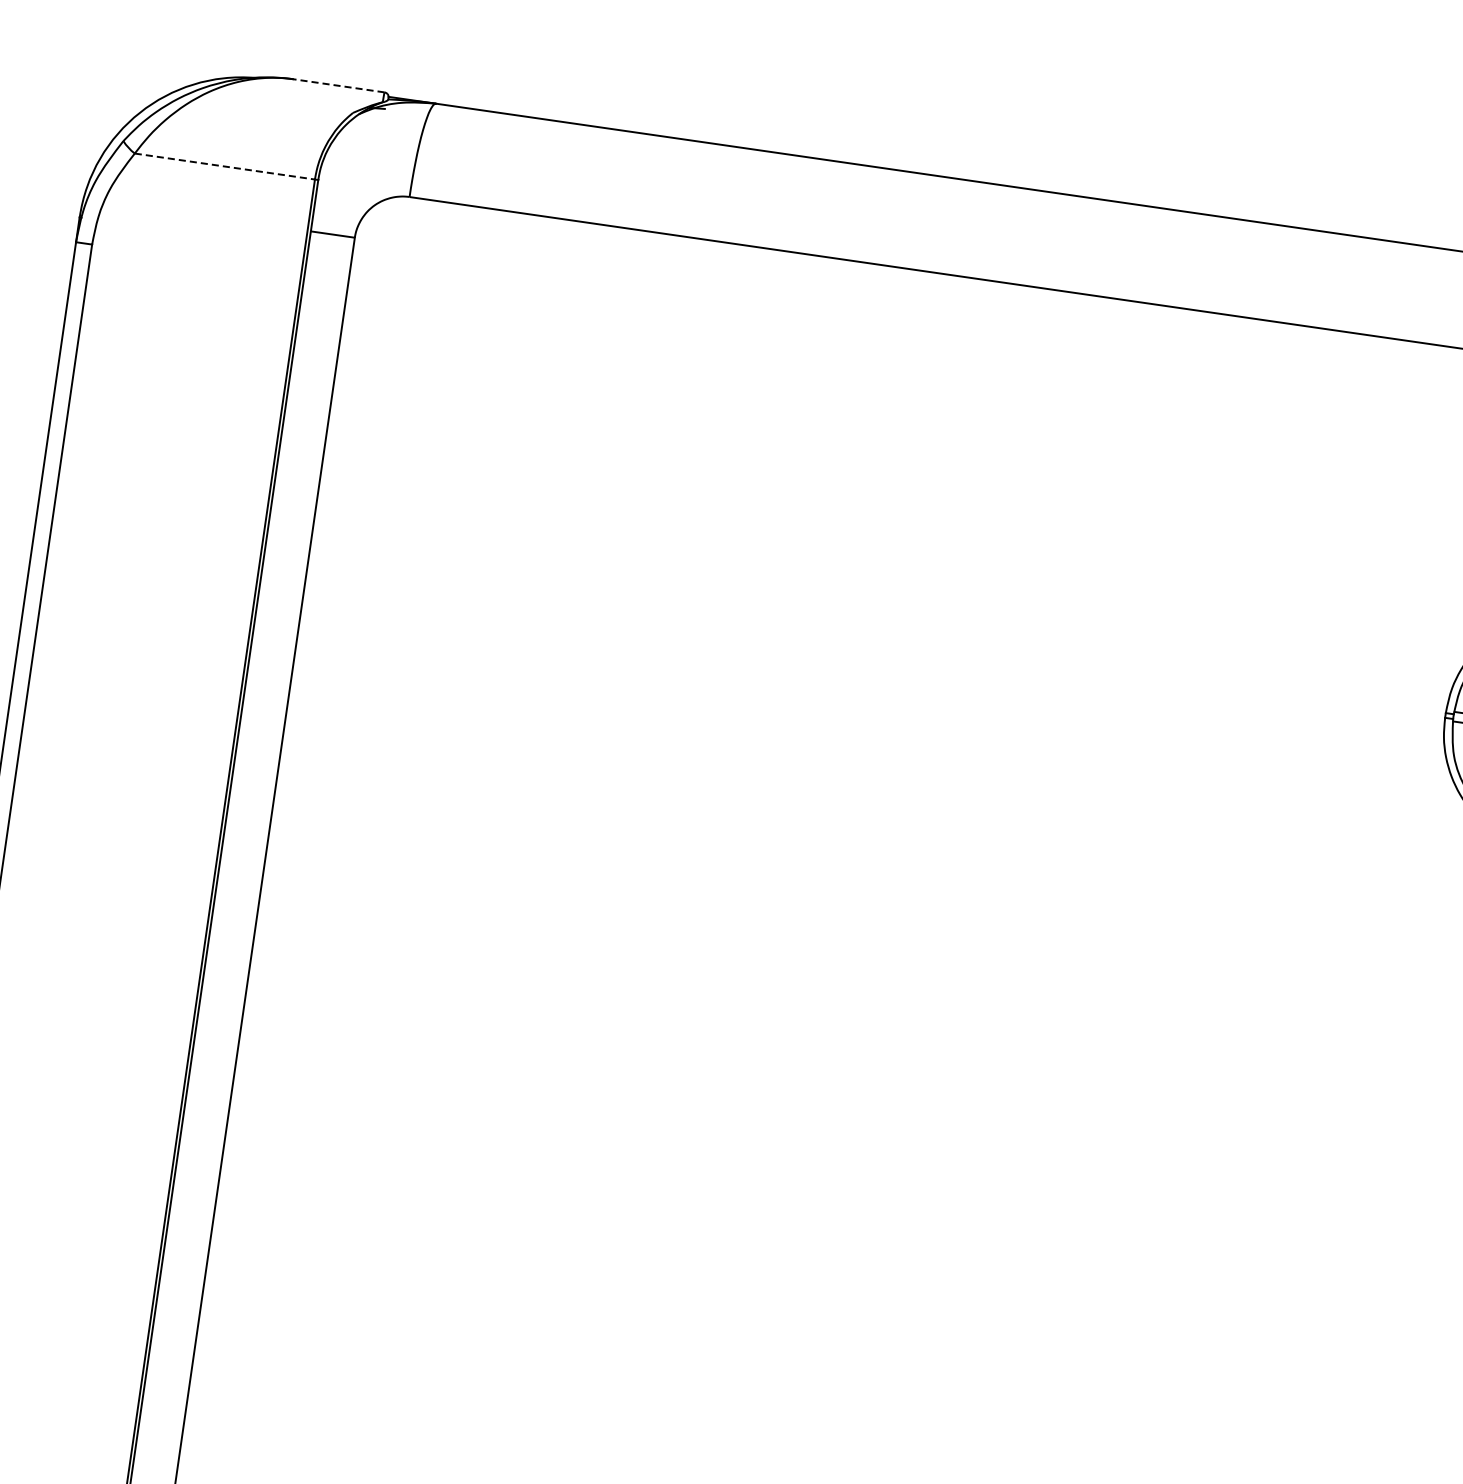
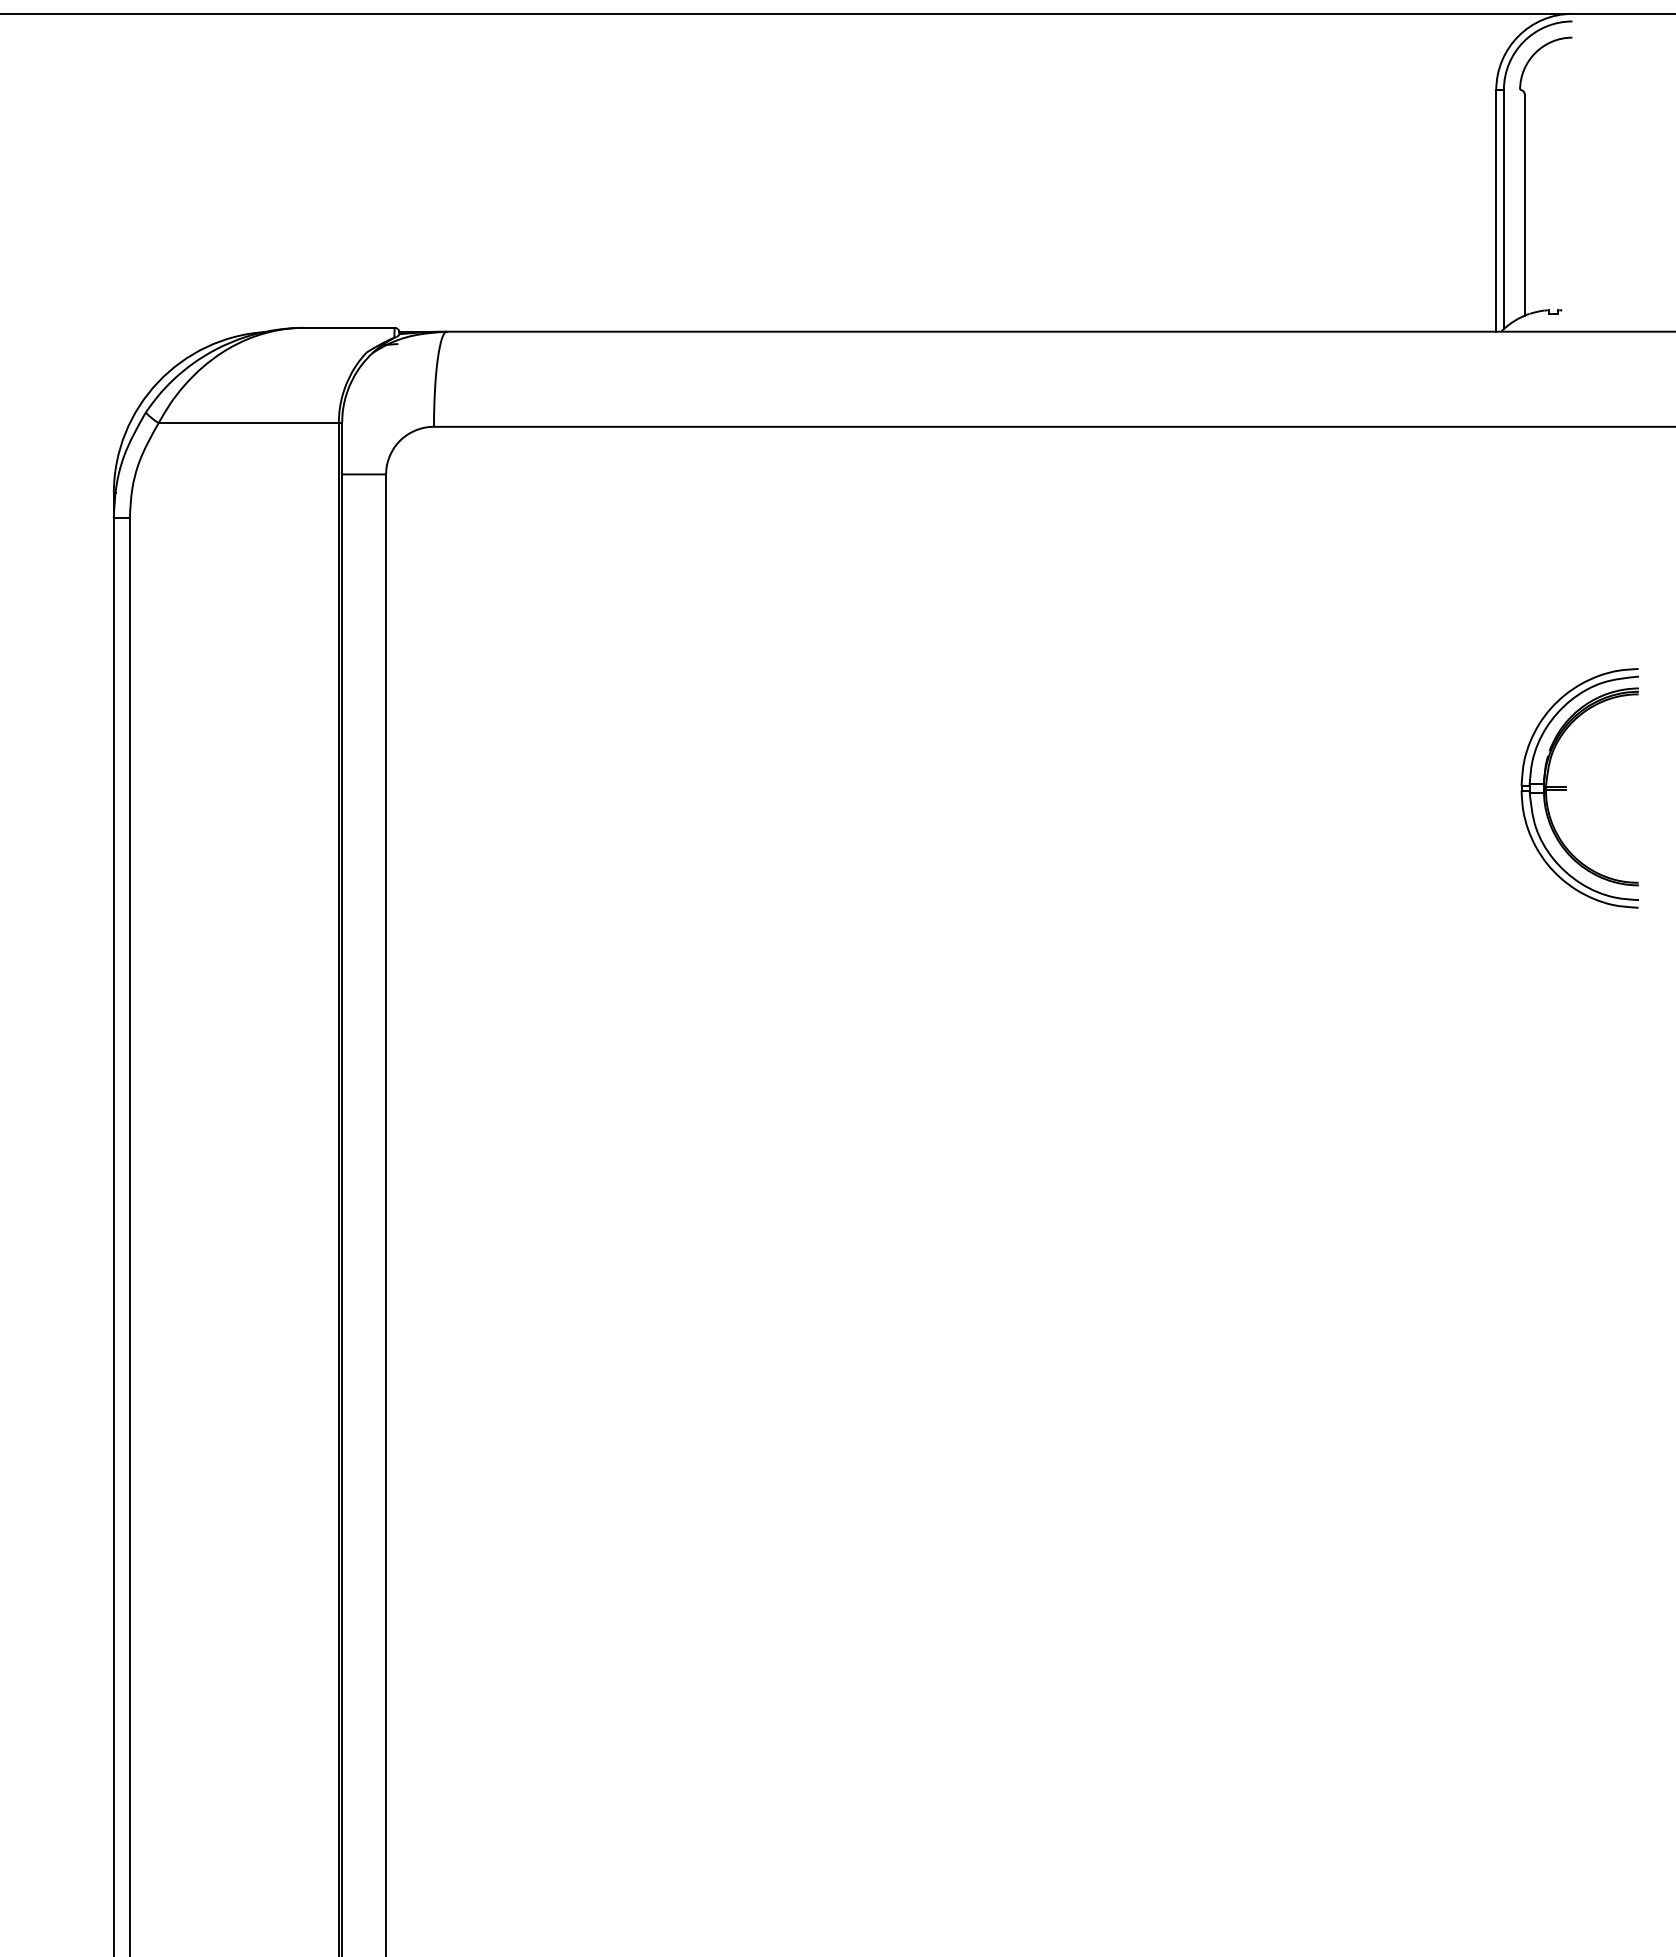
line: (338, 85) -> (348, 327), dashed -> solid
line: (225, 167) -> (249, 423), dashed -> solid

